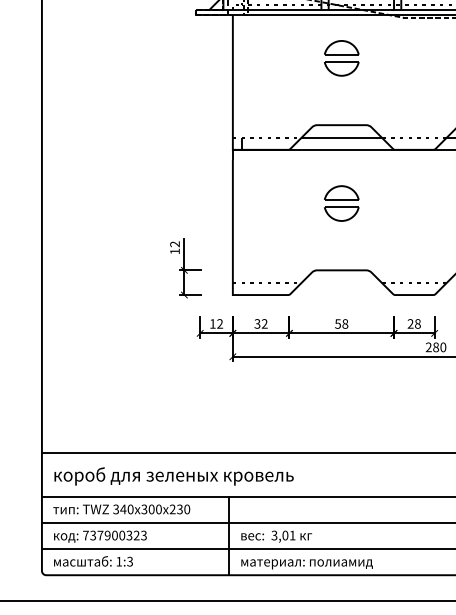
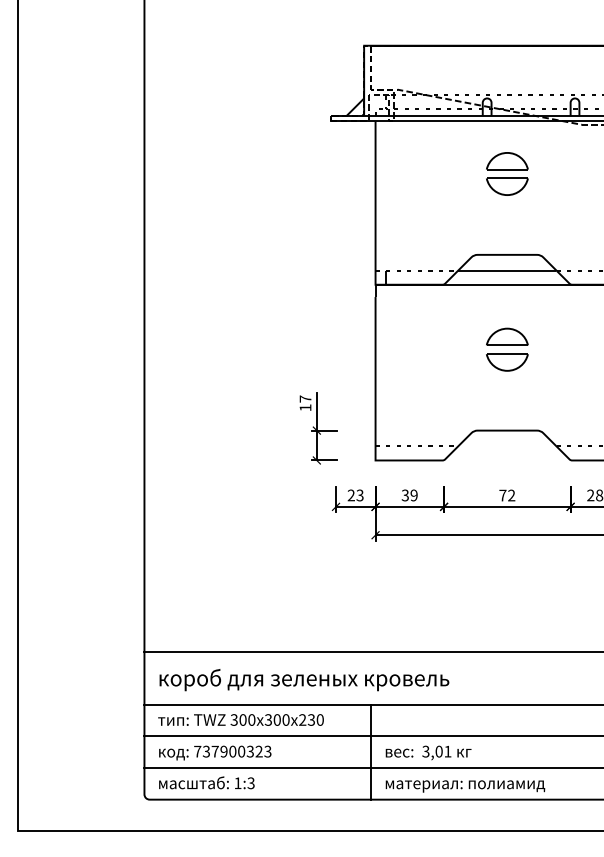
text: (174, 243) -> (305, 398), 12 -> 17
text: (216, 323) -> (355, 495), 12 -> 23
text: (264, 323) -> (413, 495), 32 -> 39
text: (341, 323) -> (507, 495), 58 -> 72
text: (122, 509) -> (242, 719), 340x300x230 -> 300x300x230

